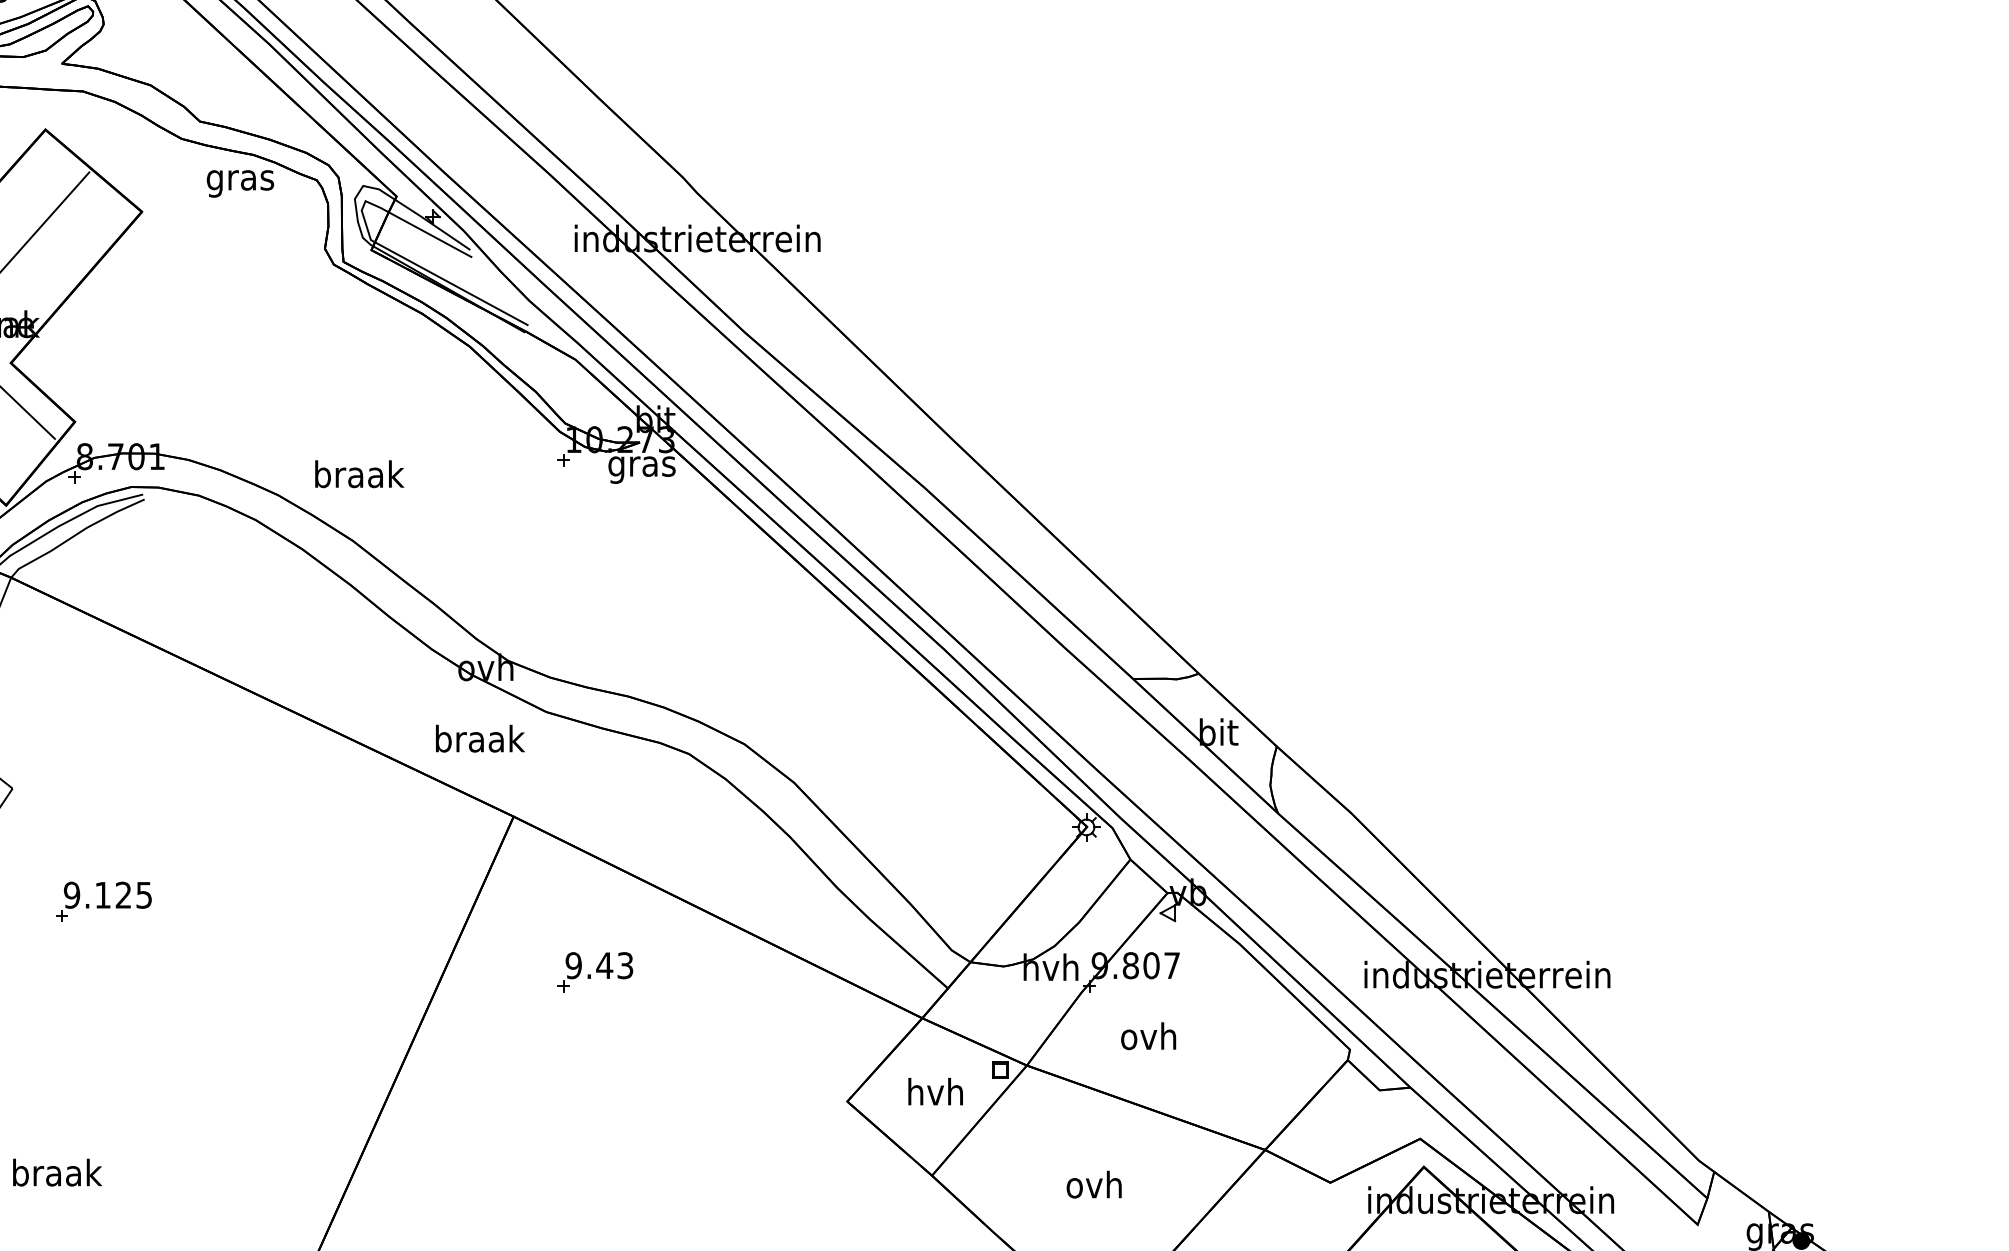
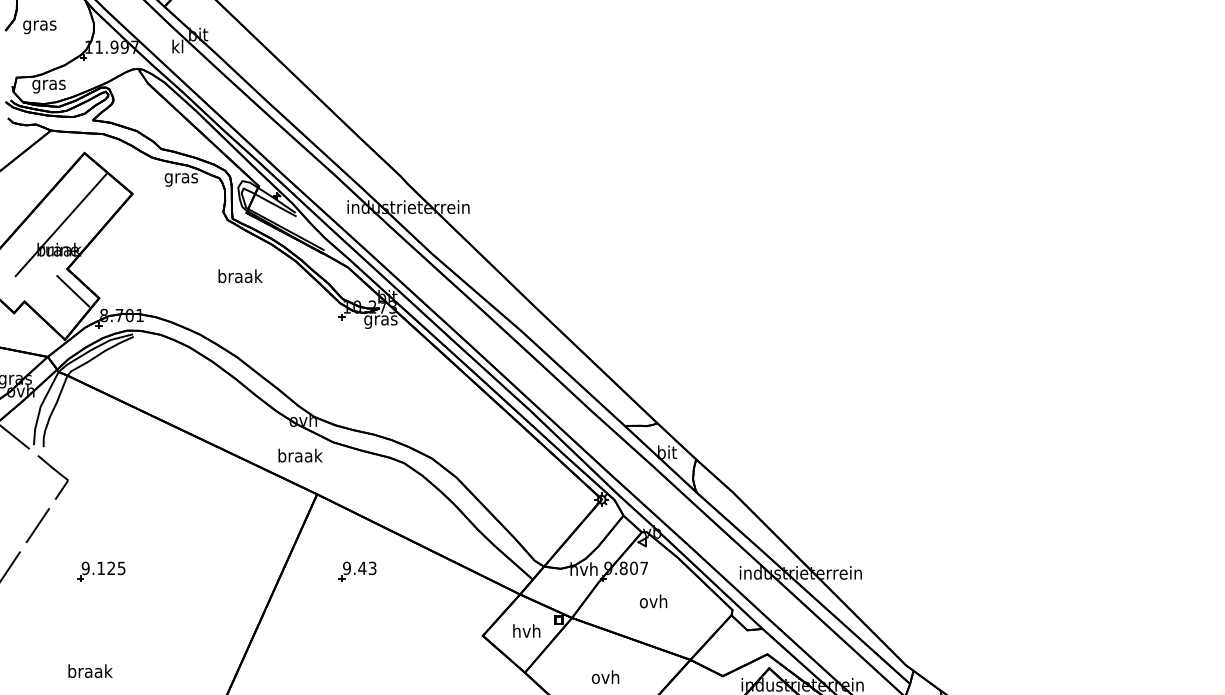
text: (359, 474) -> (240, 276), moved
part: (103, 901) -> (101, 571), moved
text: (1148, 1036) -> (653, 601), moved

